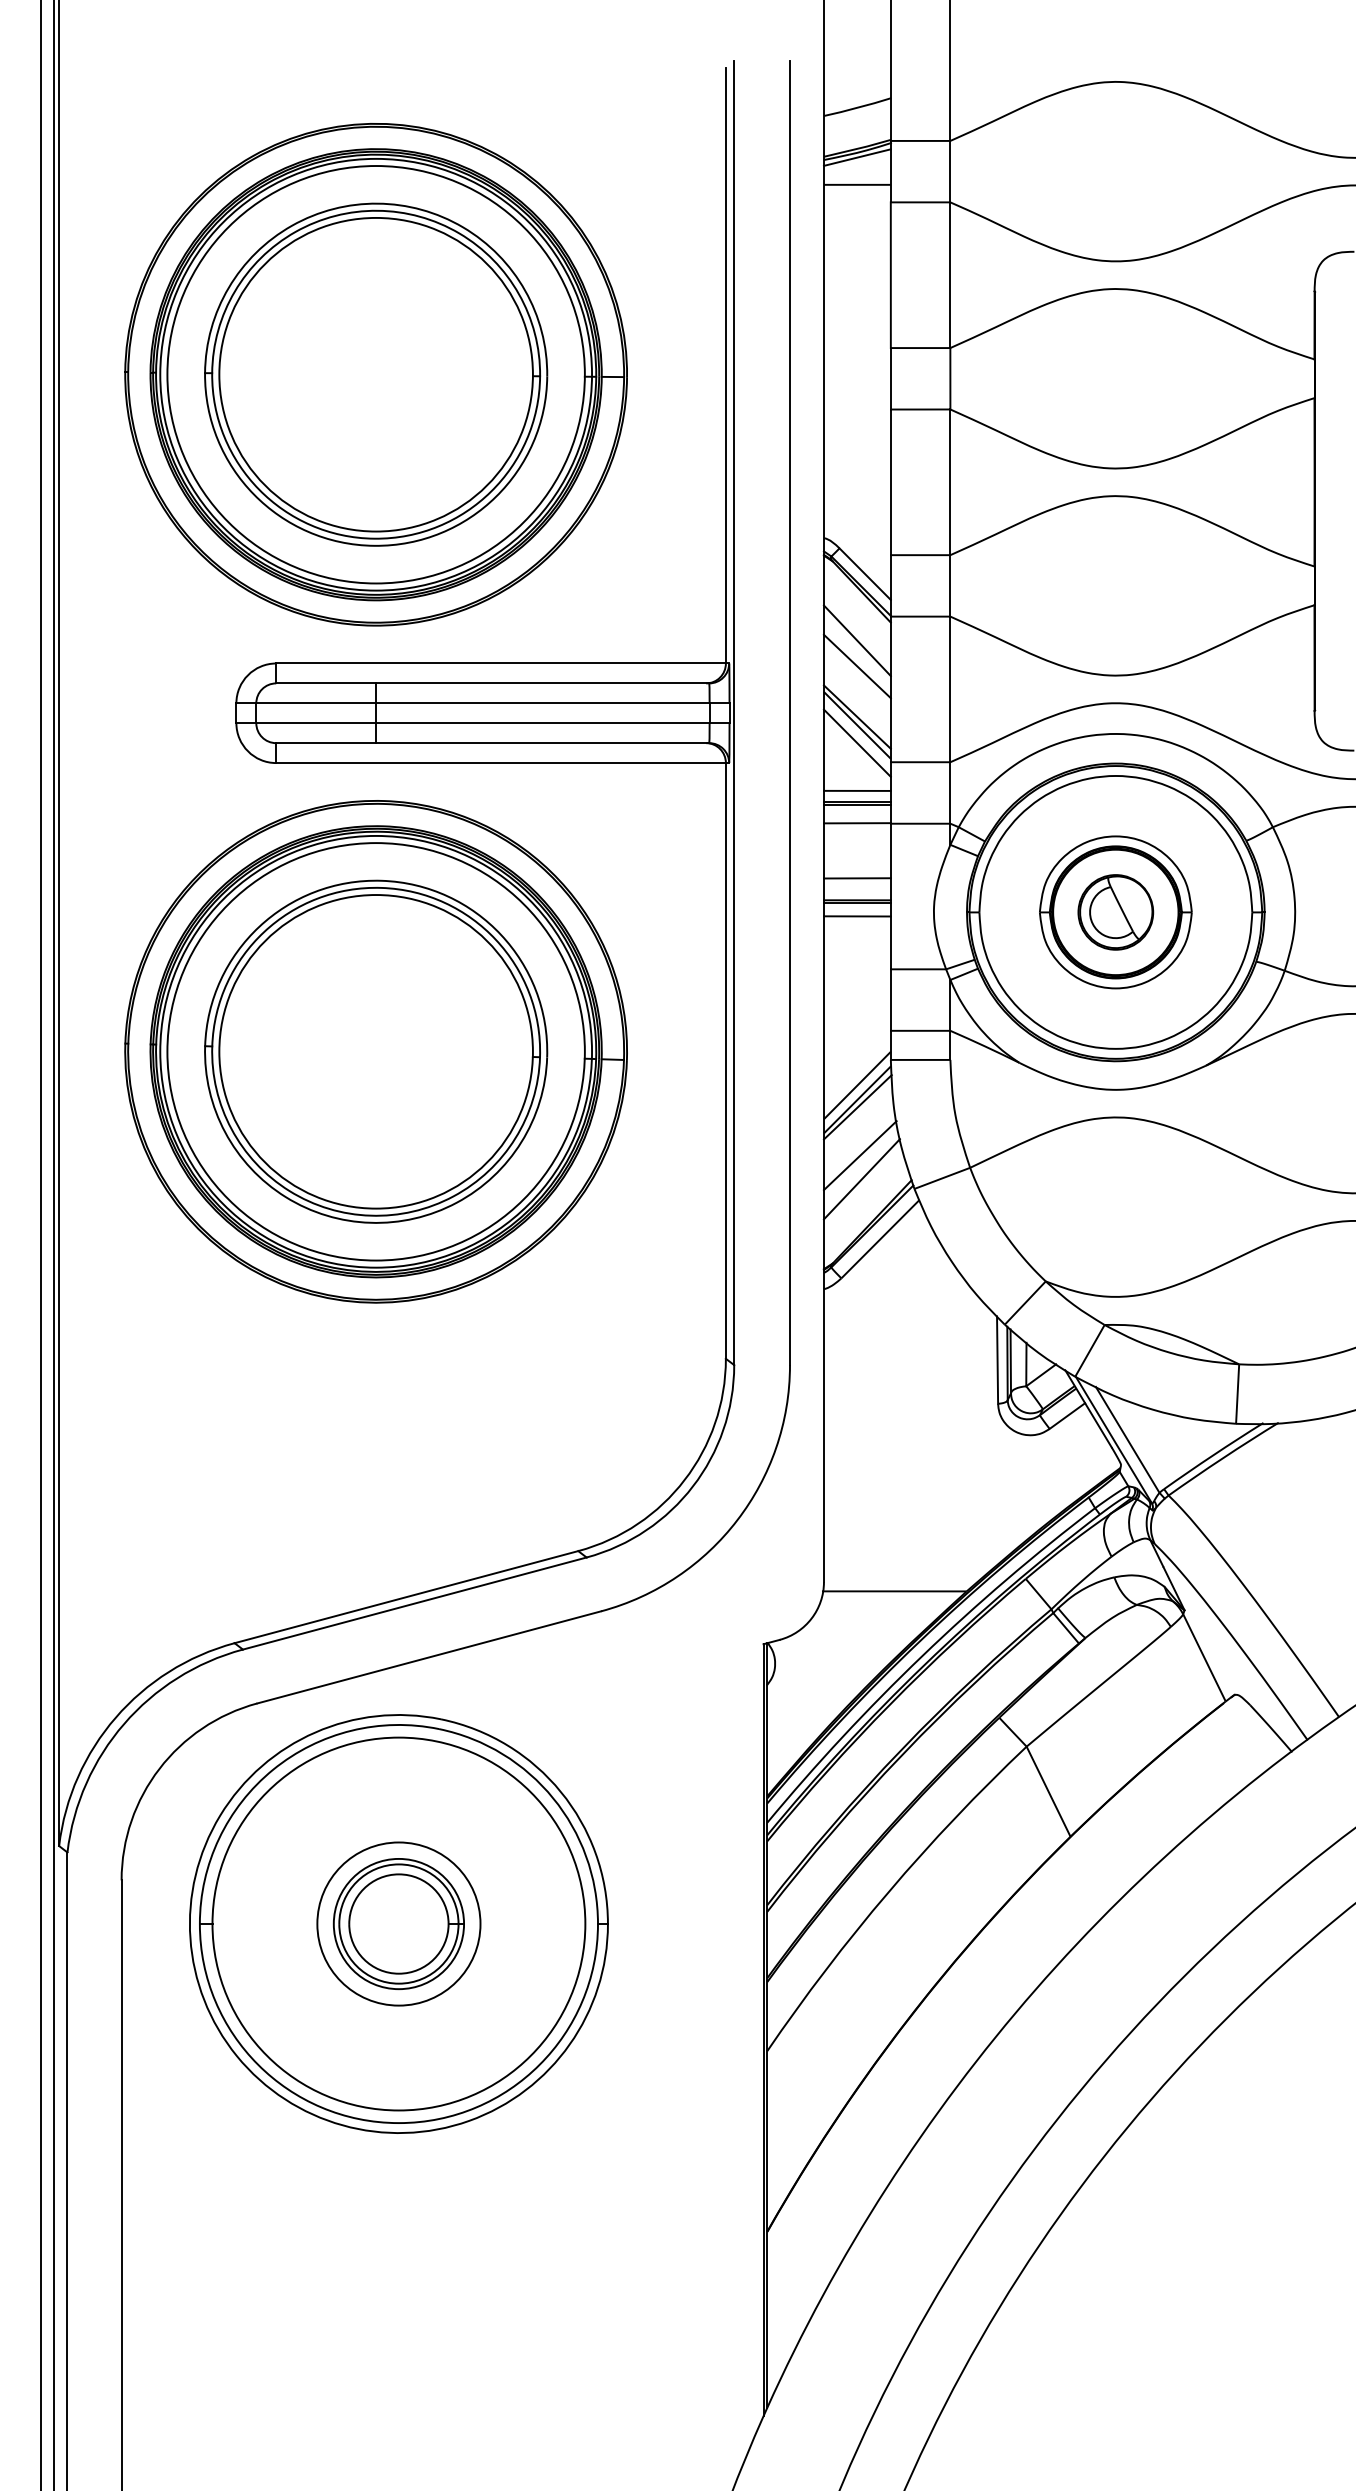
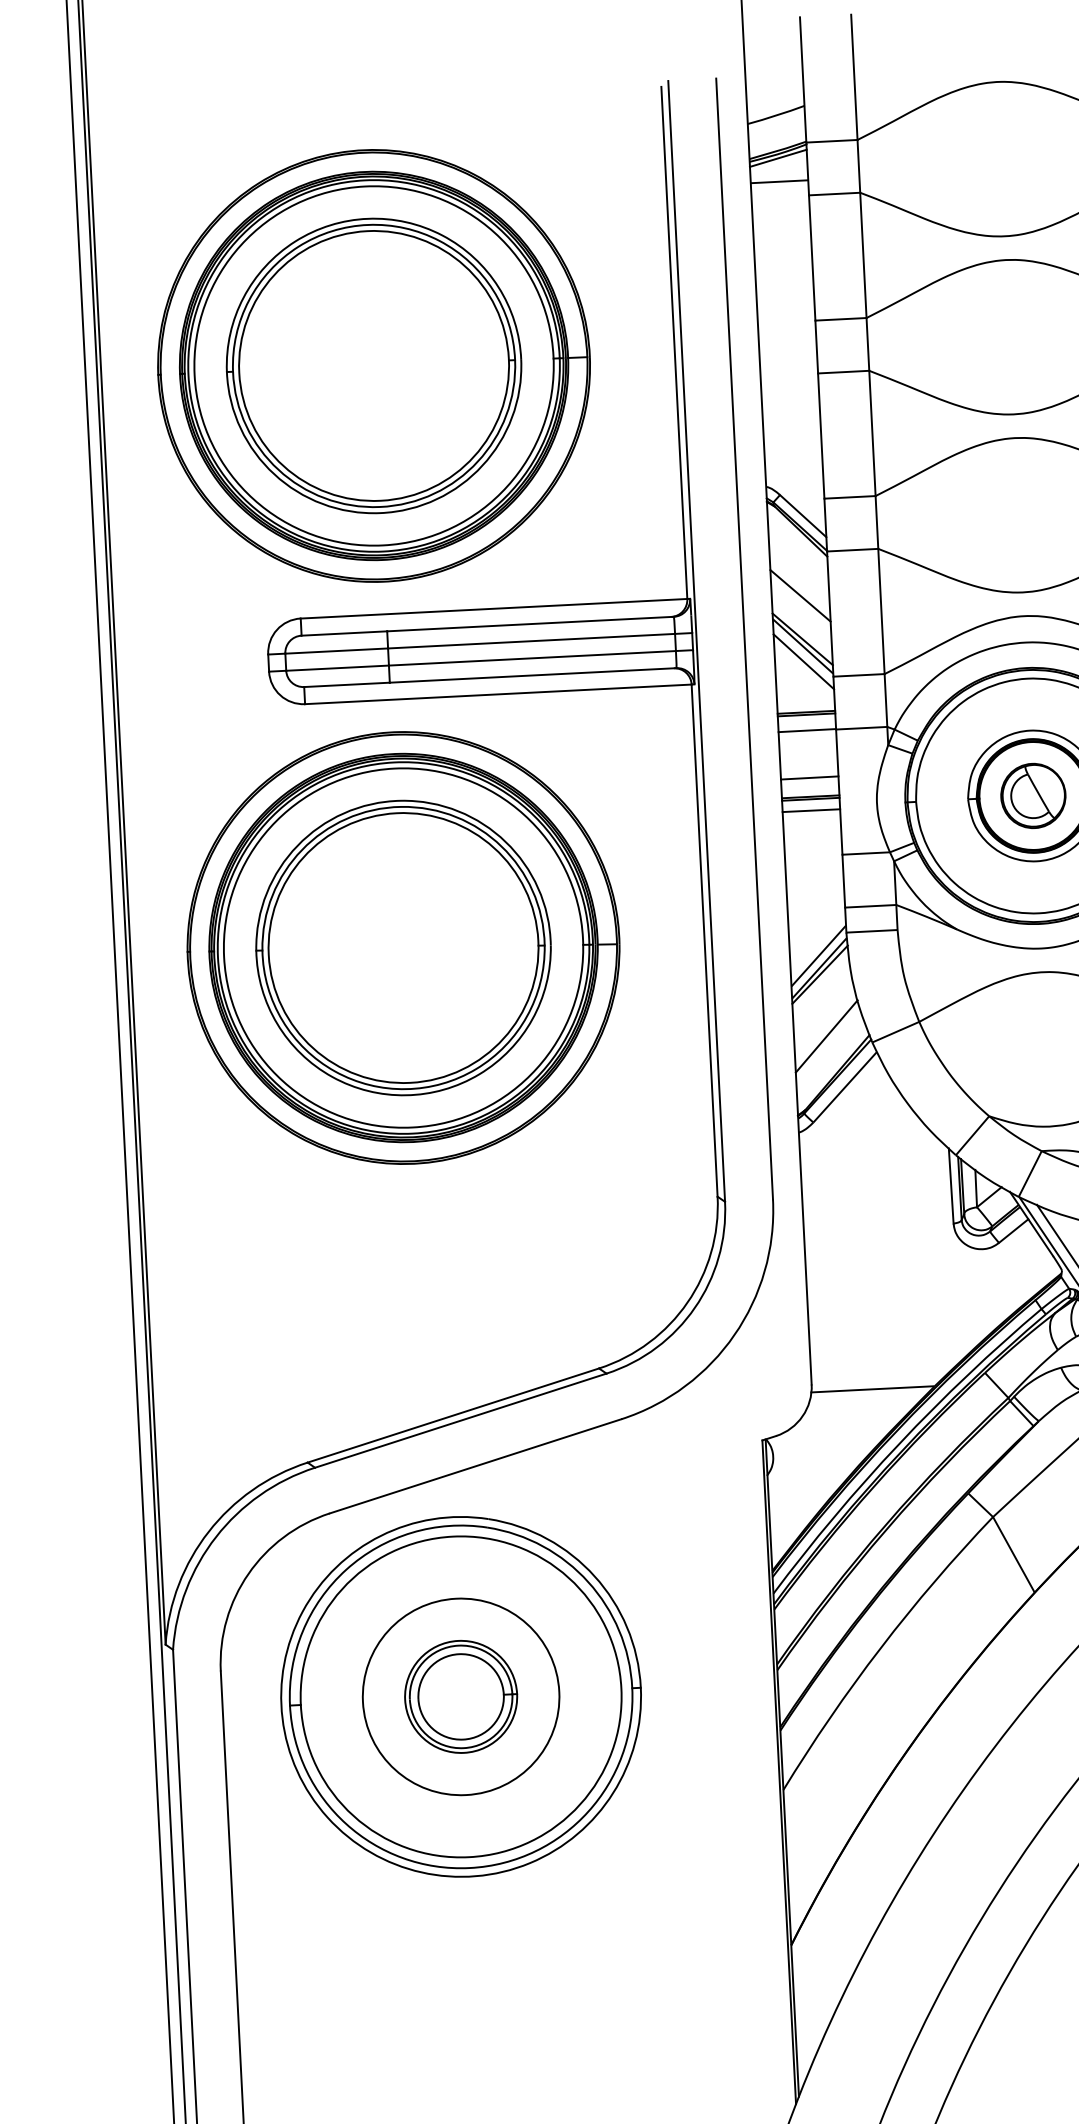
line: (856, 640) -> (798, 573), removed
line: (856, 790) -> (805, 702), removed
line: (859, 1155) -> (823, 1016), removed
circle: (398, 1923) -> (460, 1696), size x1.4

